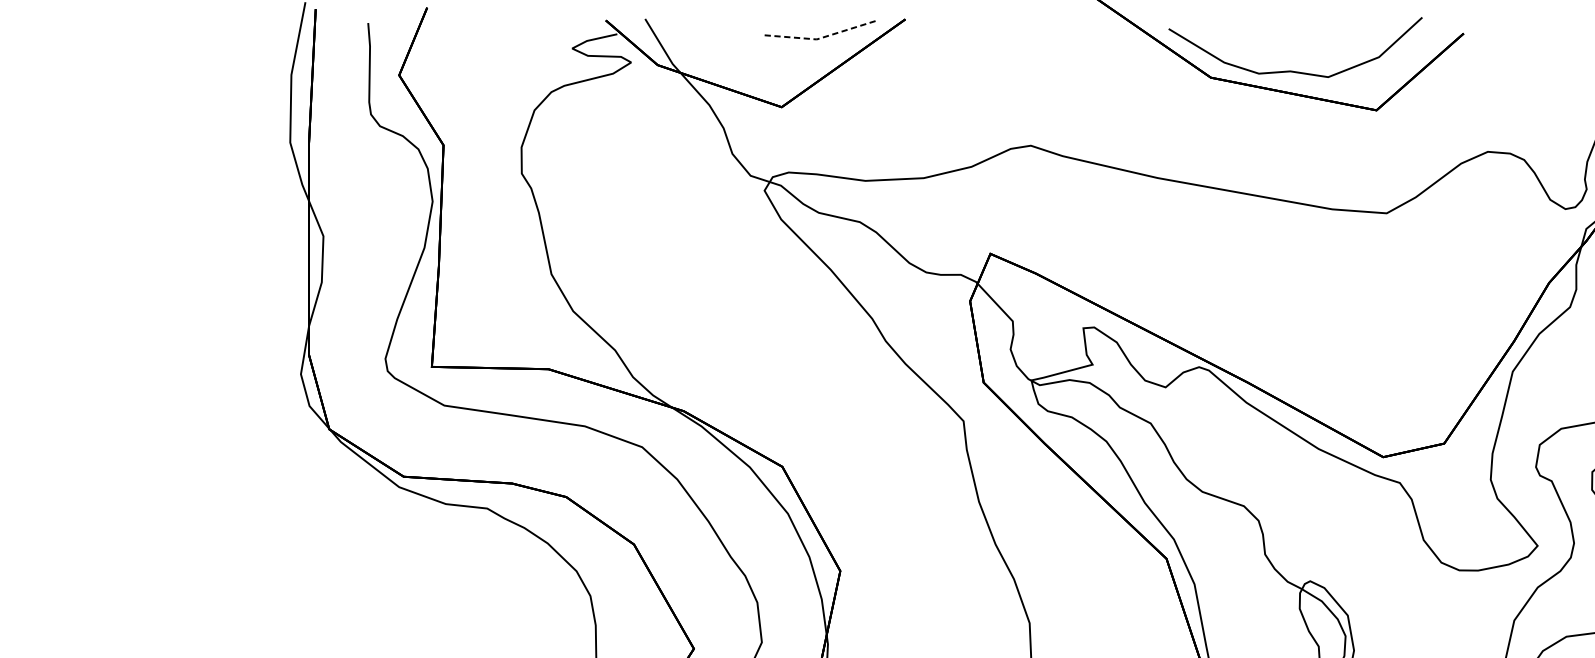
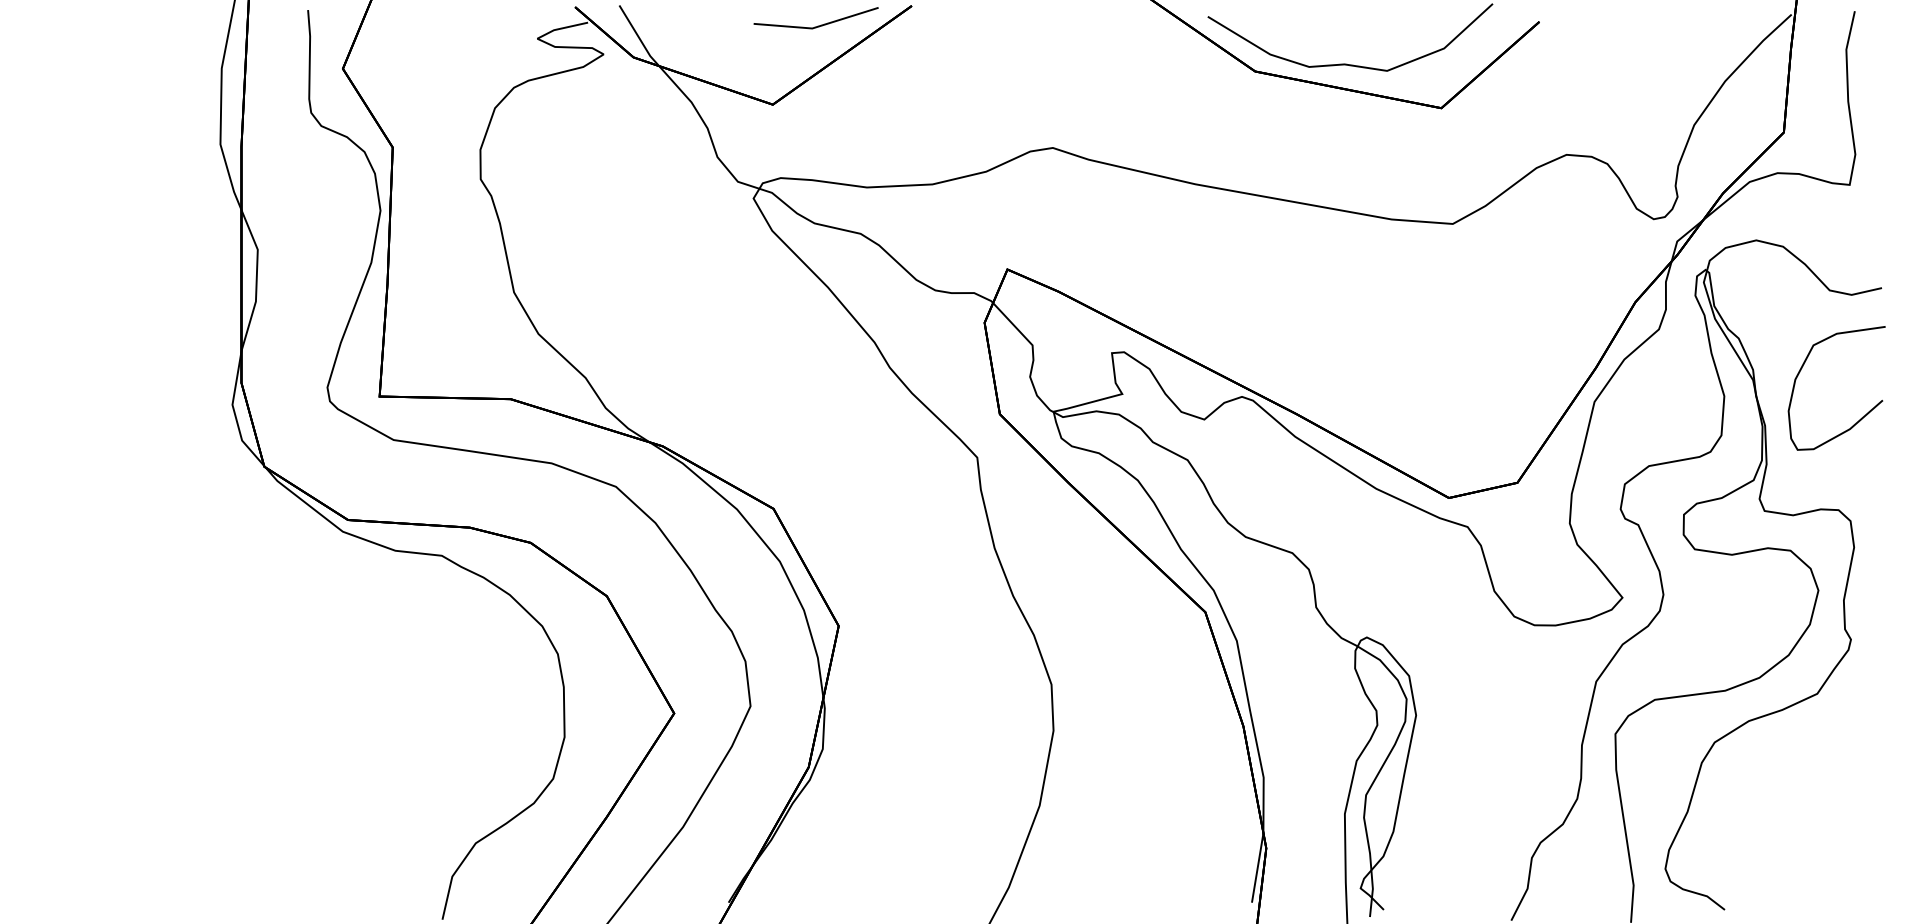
line: (821, 38) -> (817, 27), dashed -> solid

